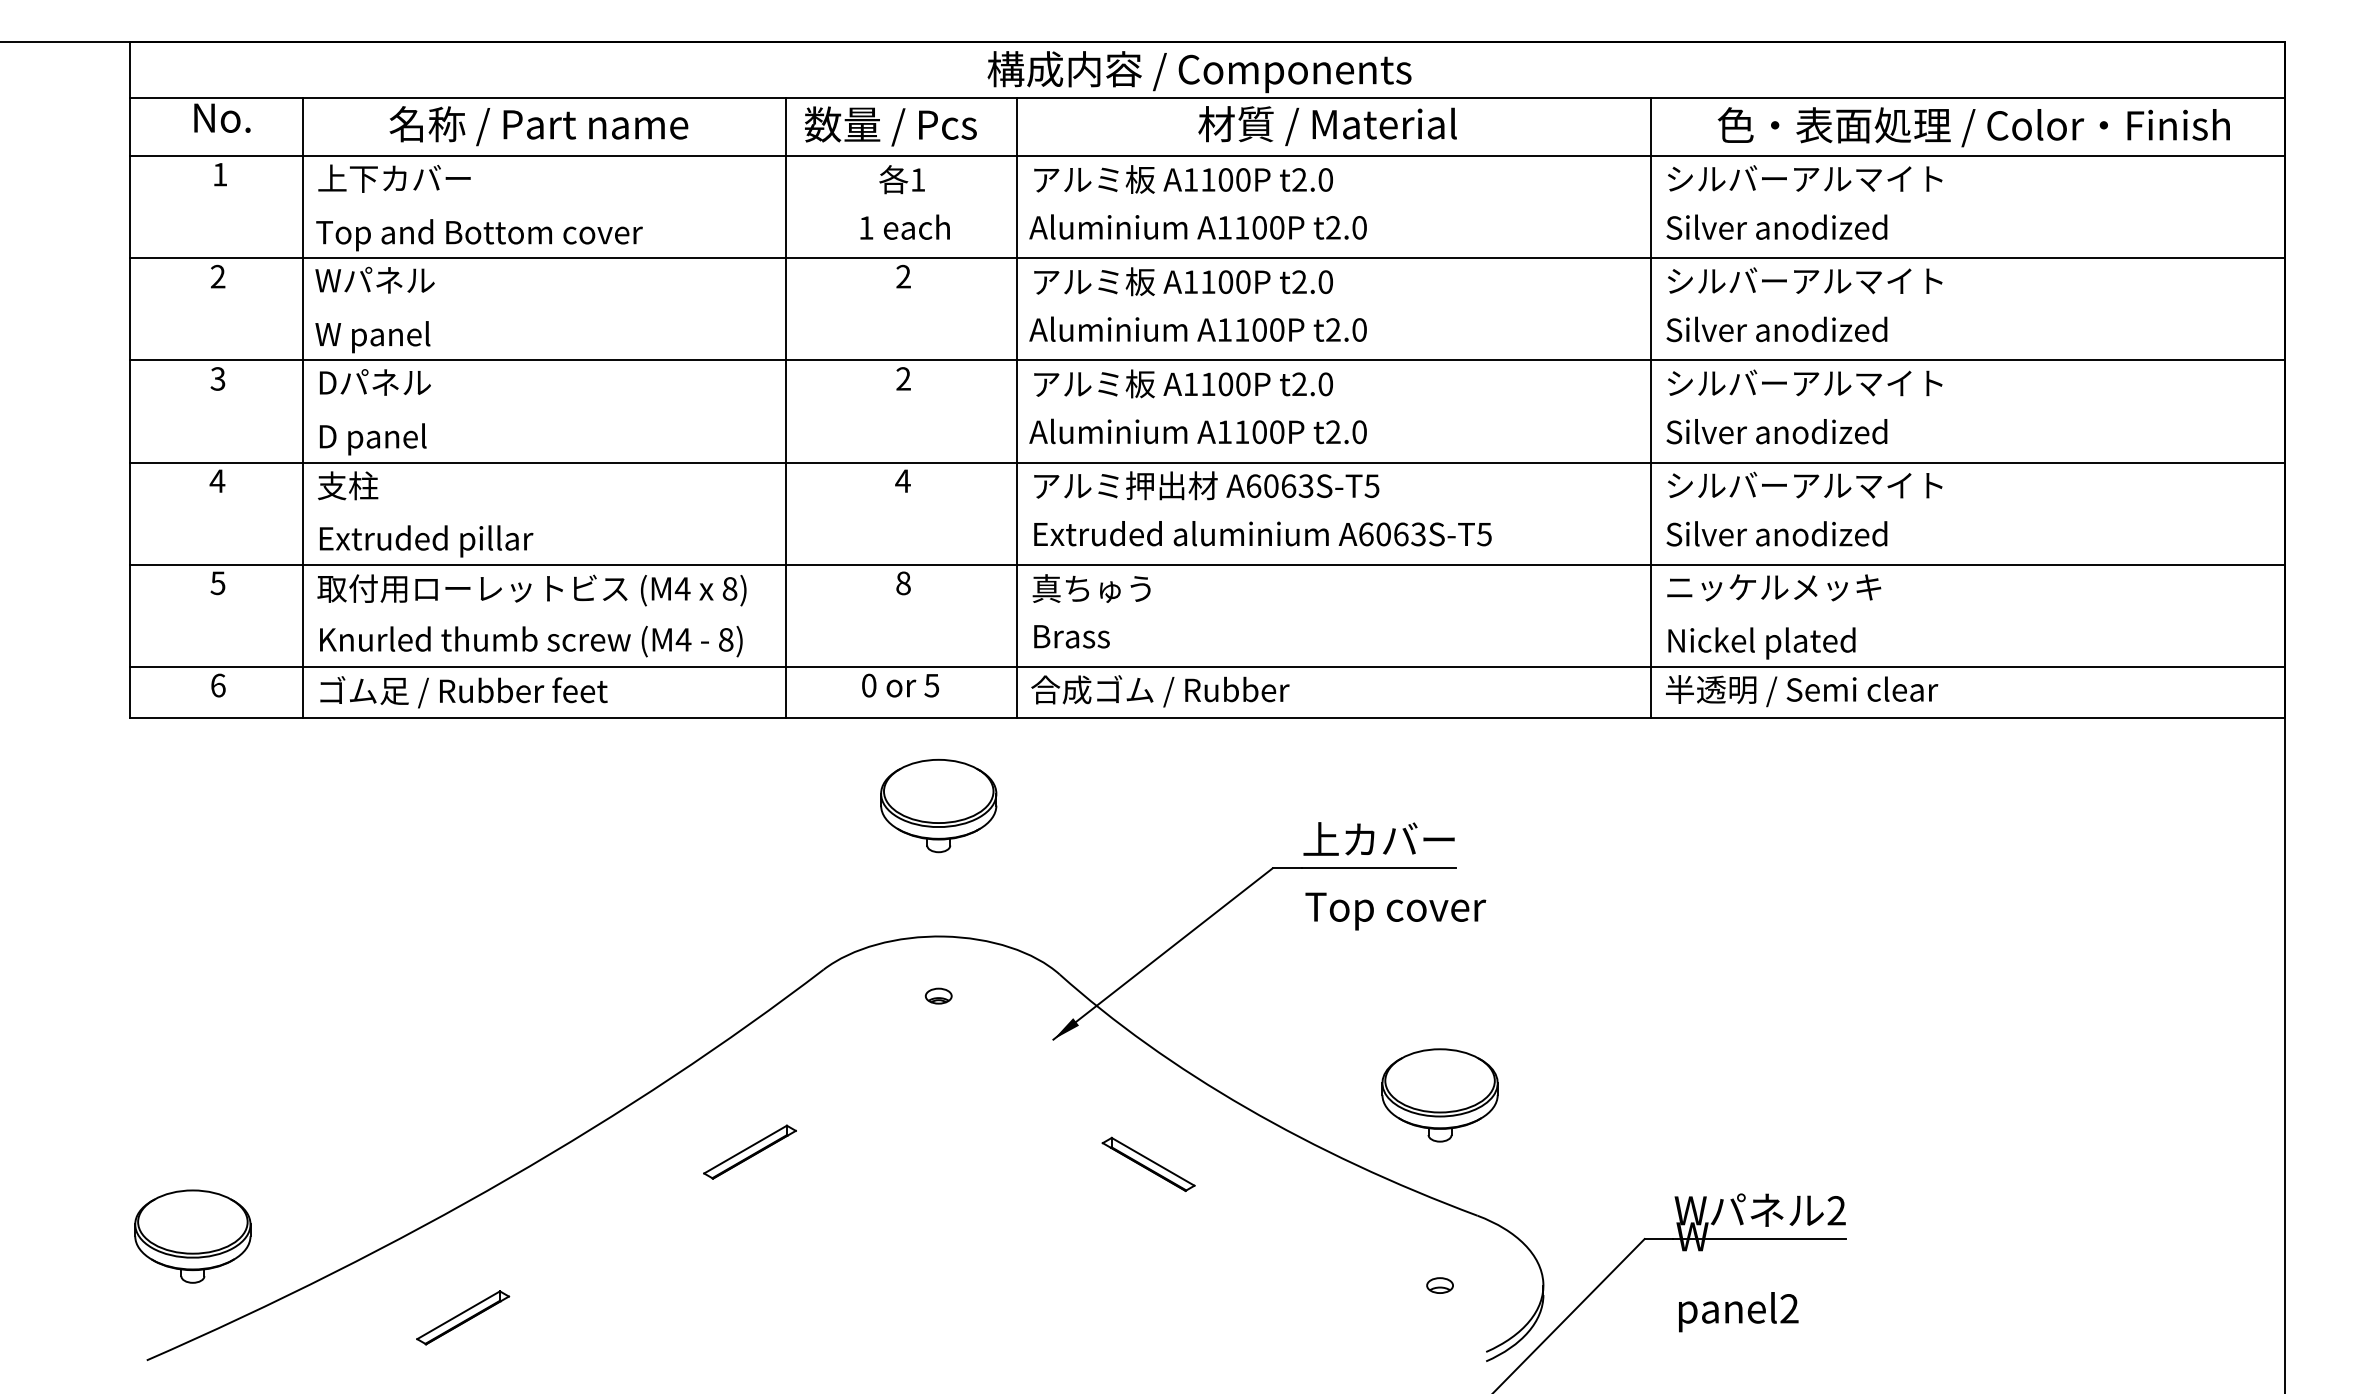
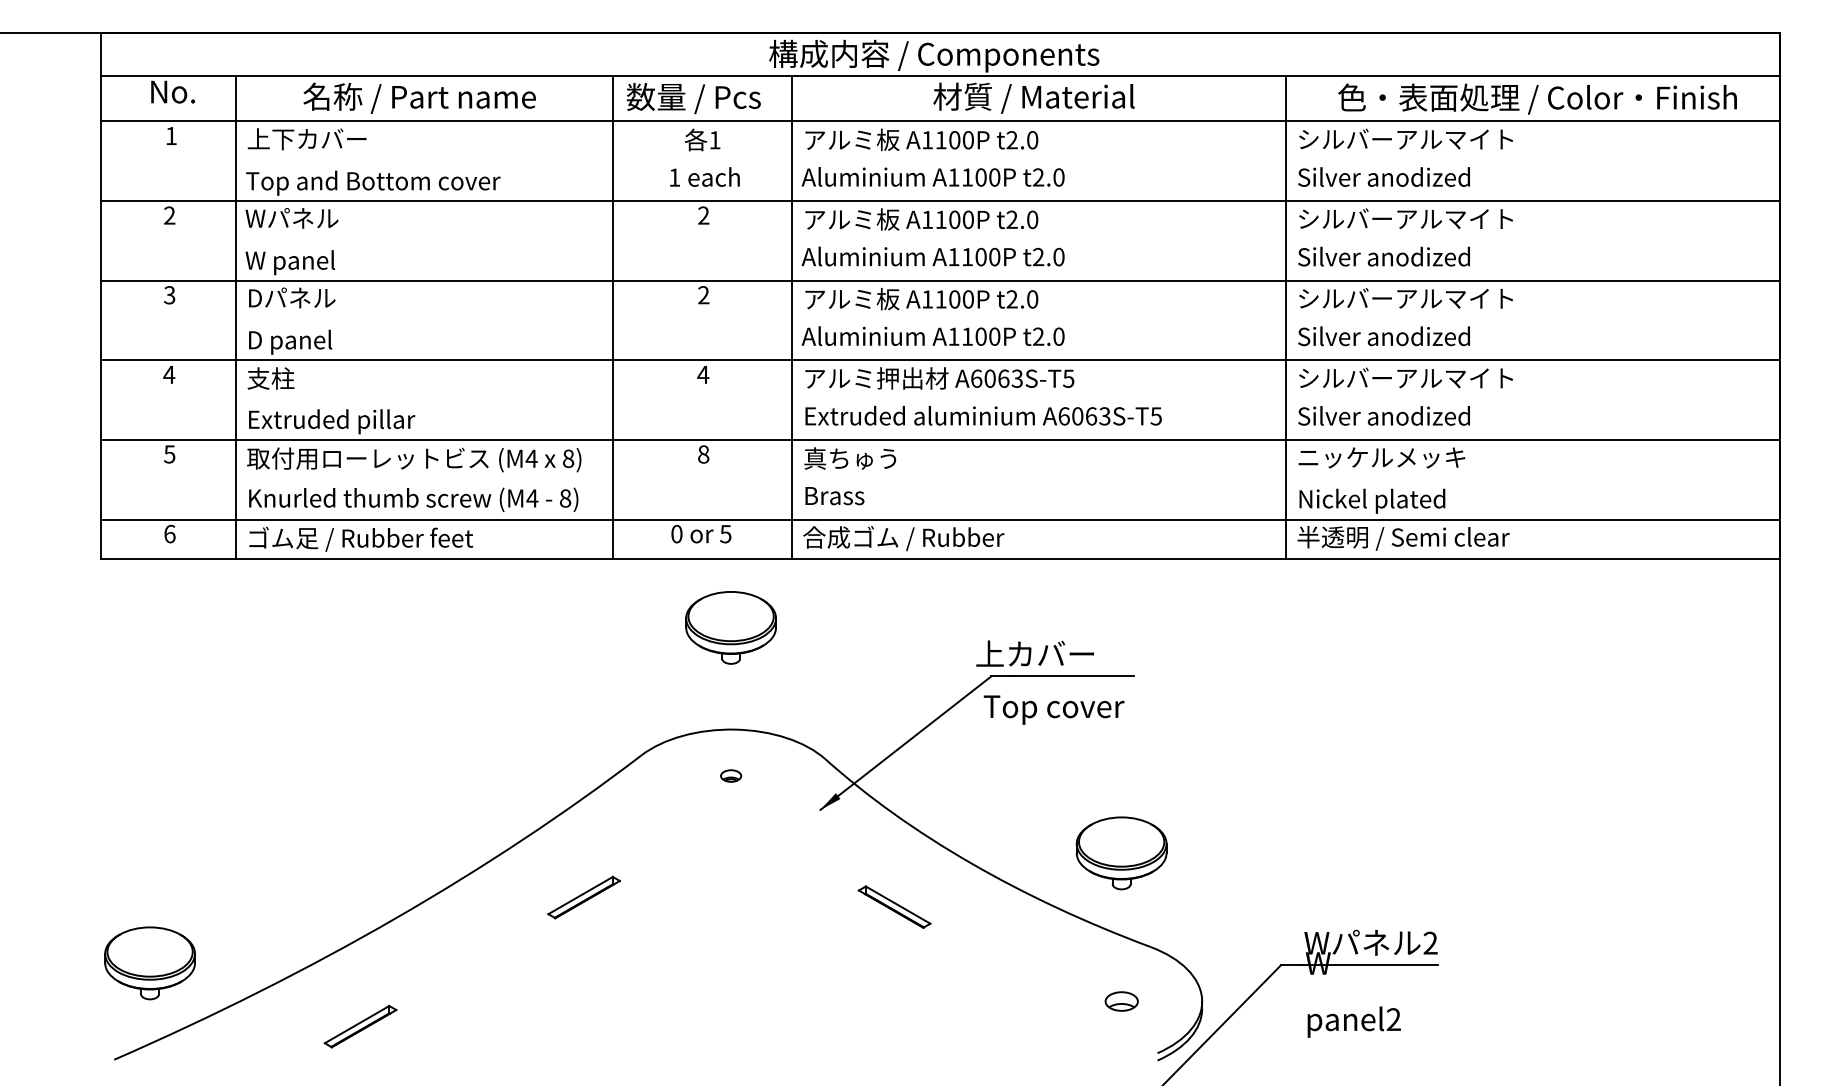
text: (1378, 838) -> (1034, 653), moved
text: (1394, 910) -> (1053, 709), moved
part: (1439, 1285) -> (1121, 1001), size x1.6

